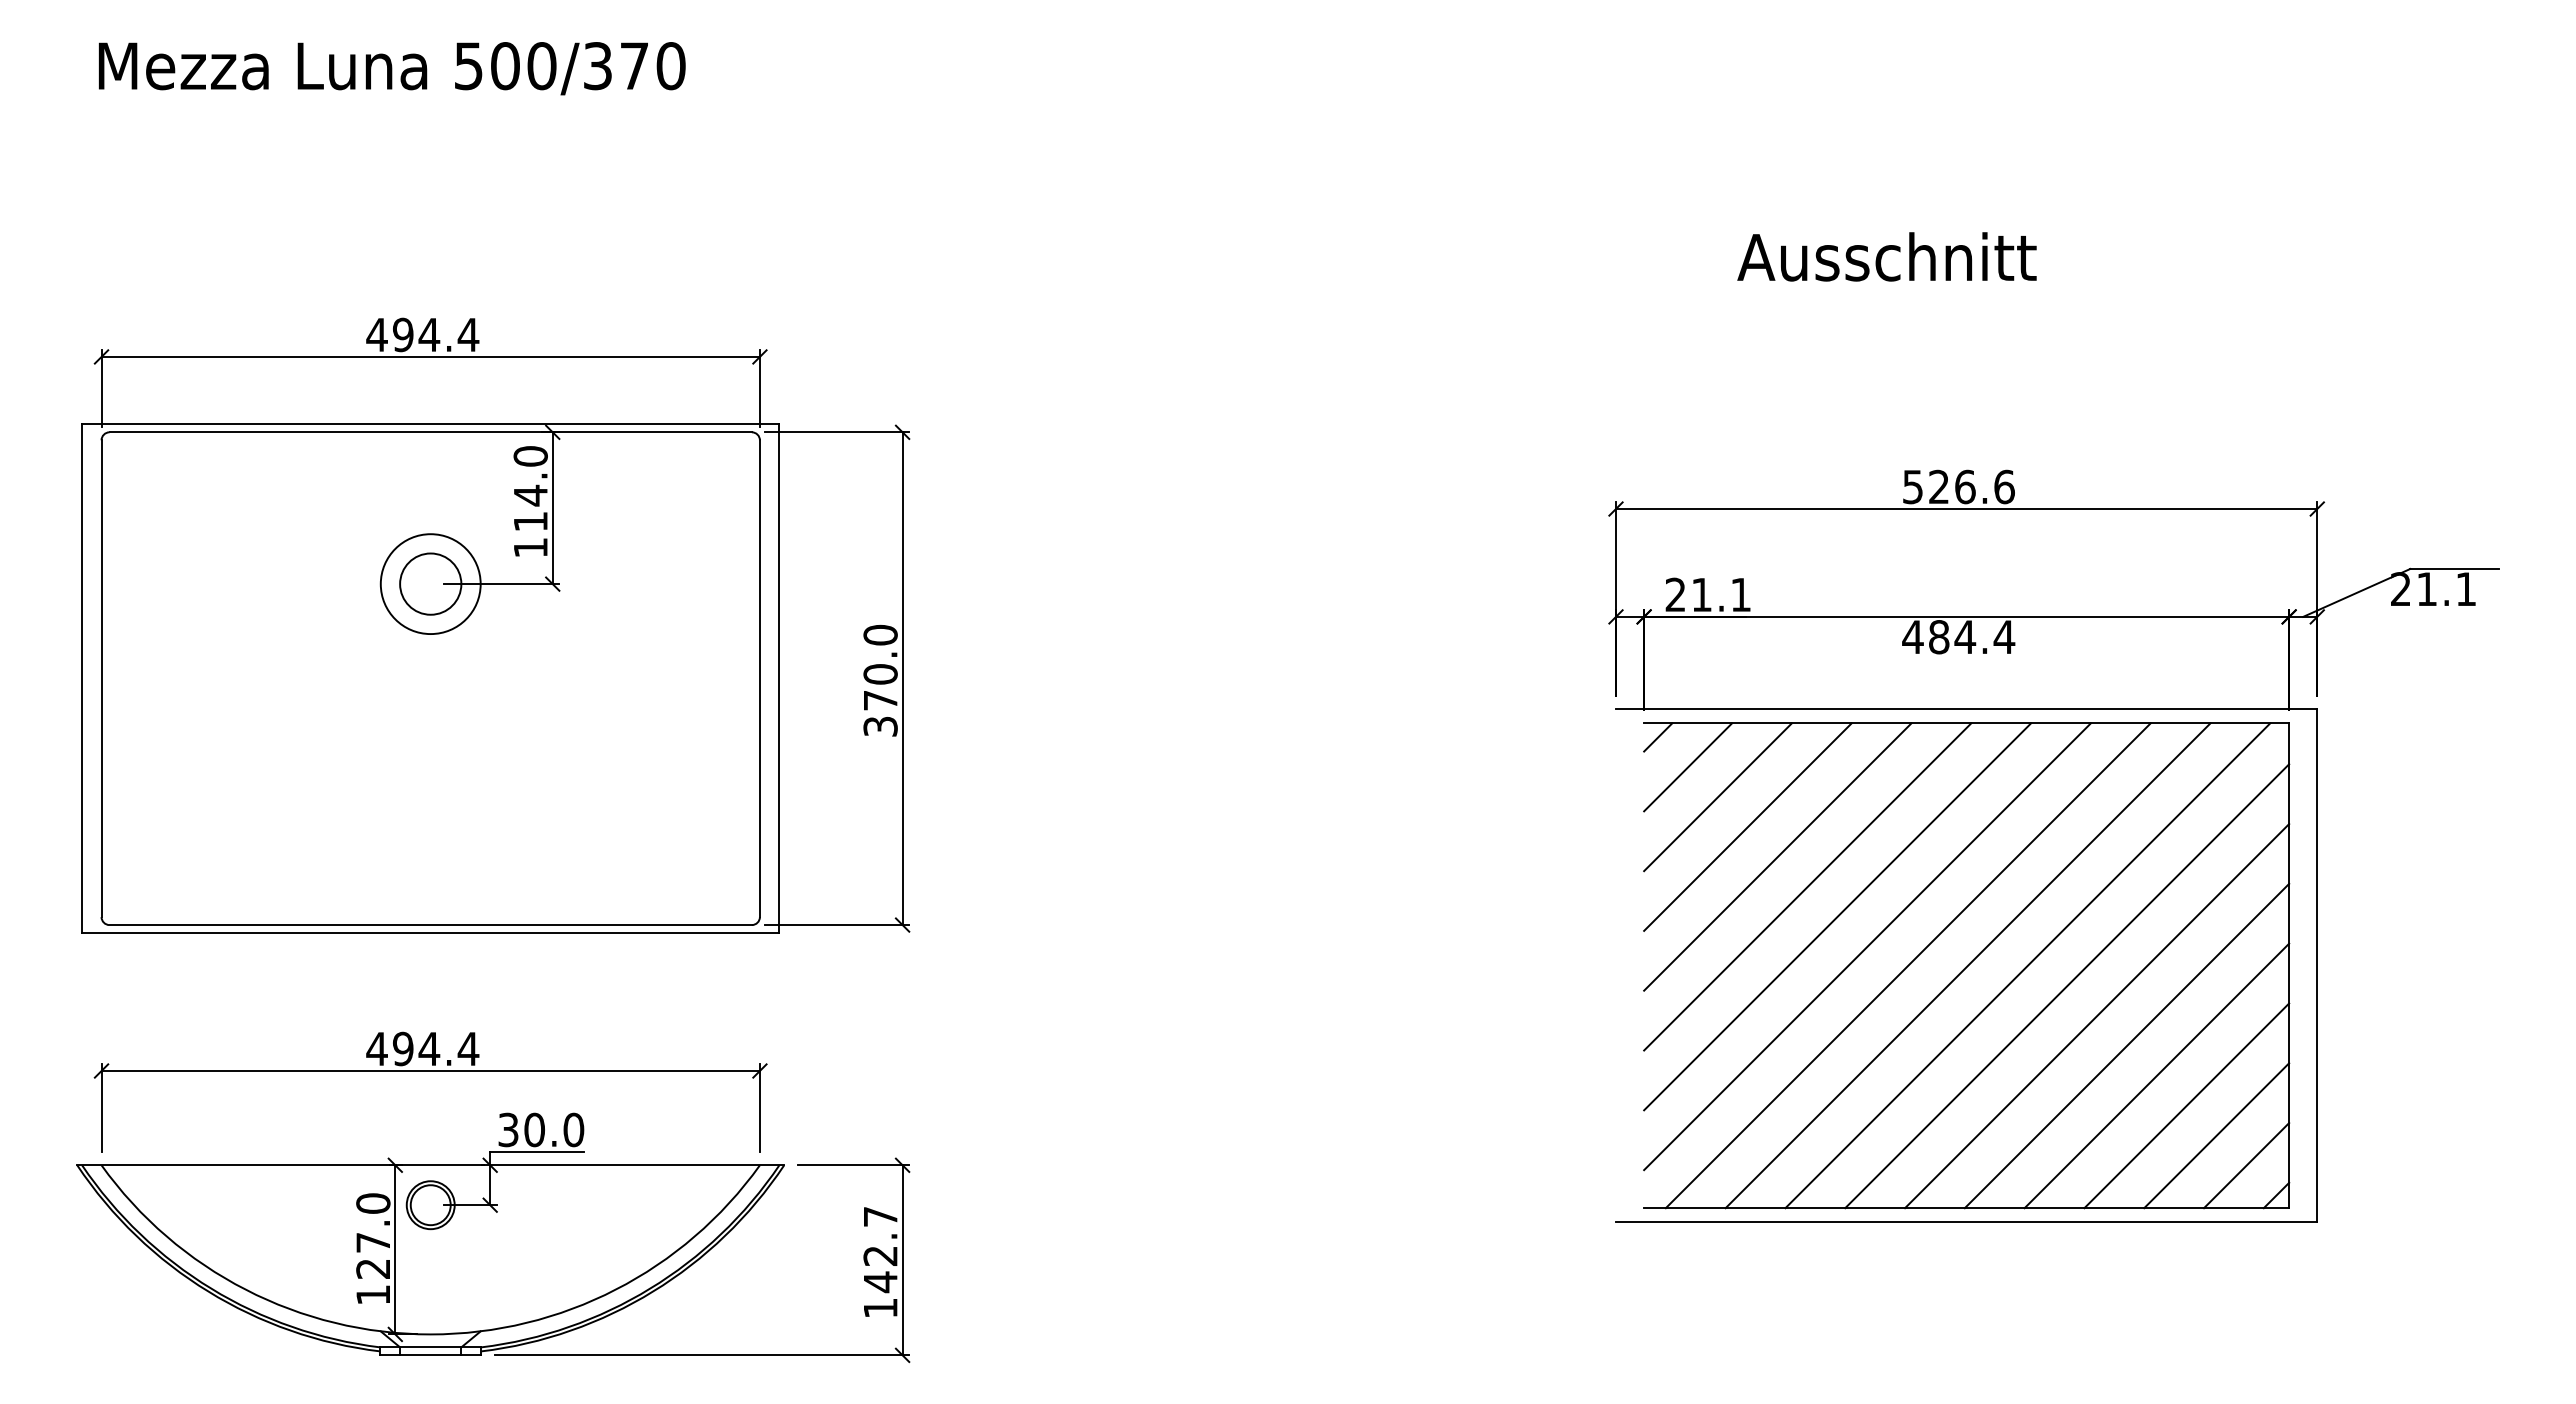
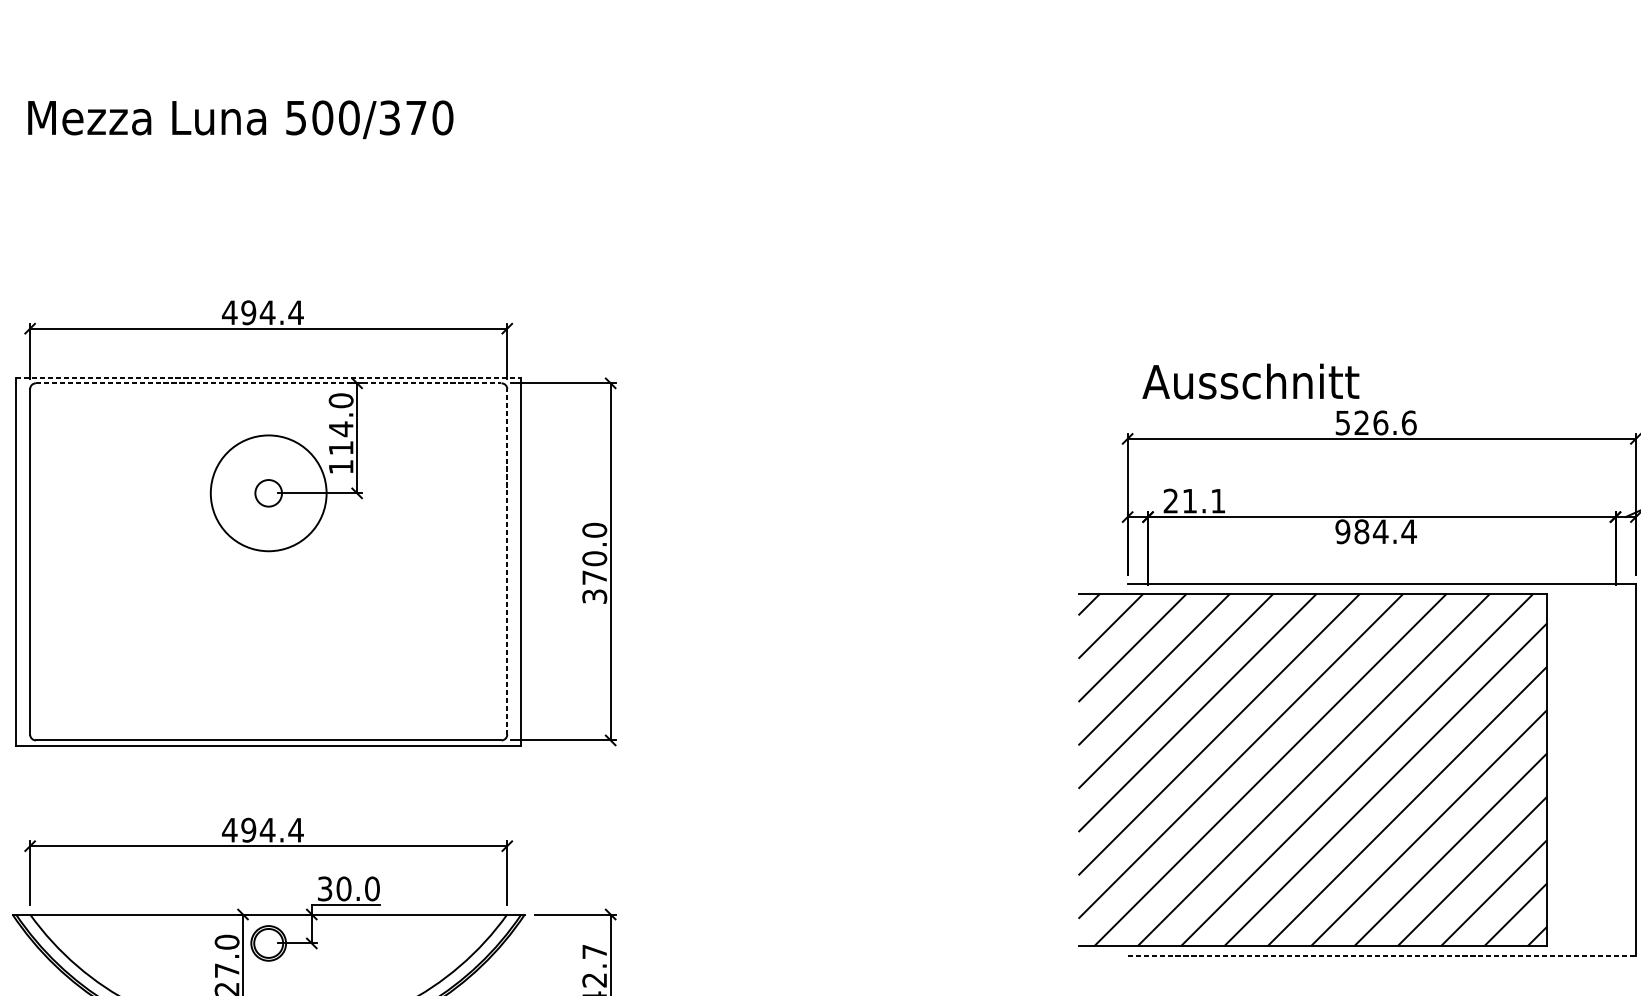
text: (1886, 256) -> (1250, 381), moved
line: (430, 424) -> (268, 377), solid -> dashed
line: (431, 432) -> (269, 383), solid -> dashed
circle: (430, 583) -> (268, 492), size x0.6
circle: (430, 584) -> (268, 493), size x1.6
text: (1912, 637) -> (1342, 532), 484.4 -> 984.4
line: (759, 678) -> (506, 561), solid -> dashed
part: (1966, 965) -> (1312, 769), moved
line: (1966, 1222) -> (1381, 955), solid -> dashed

